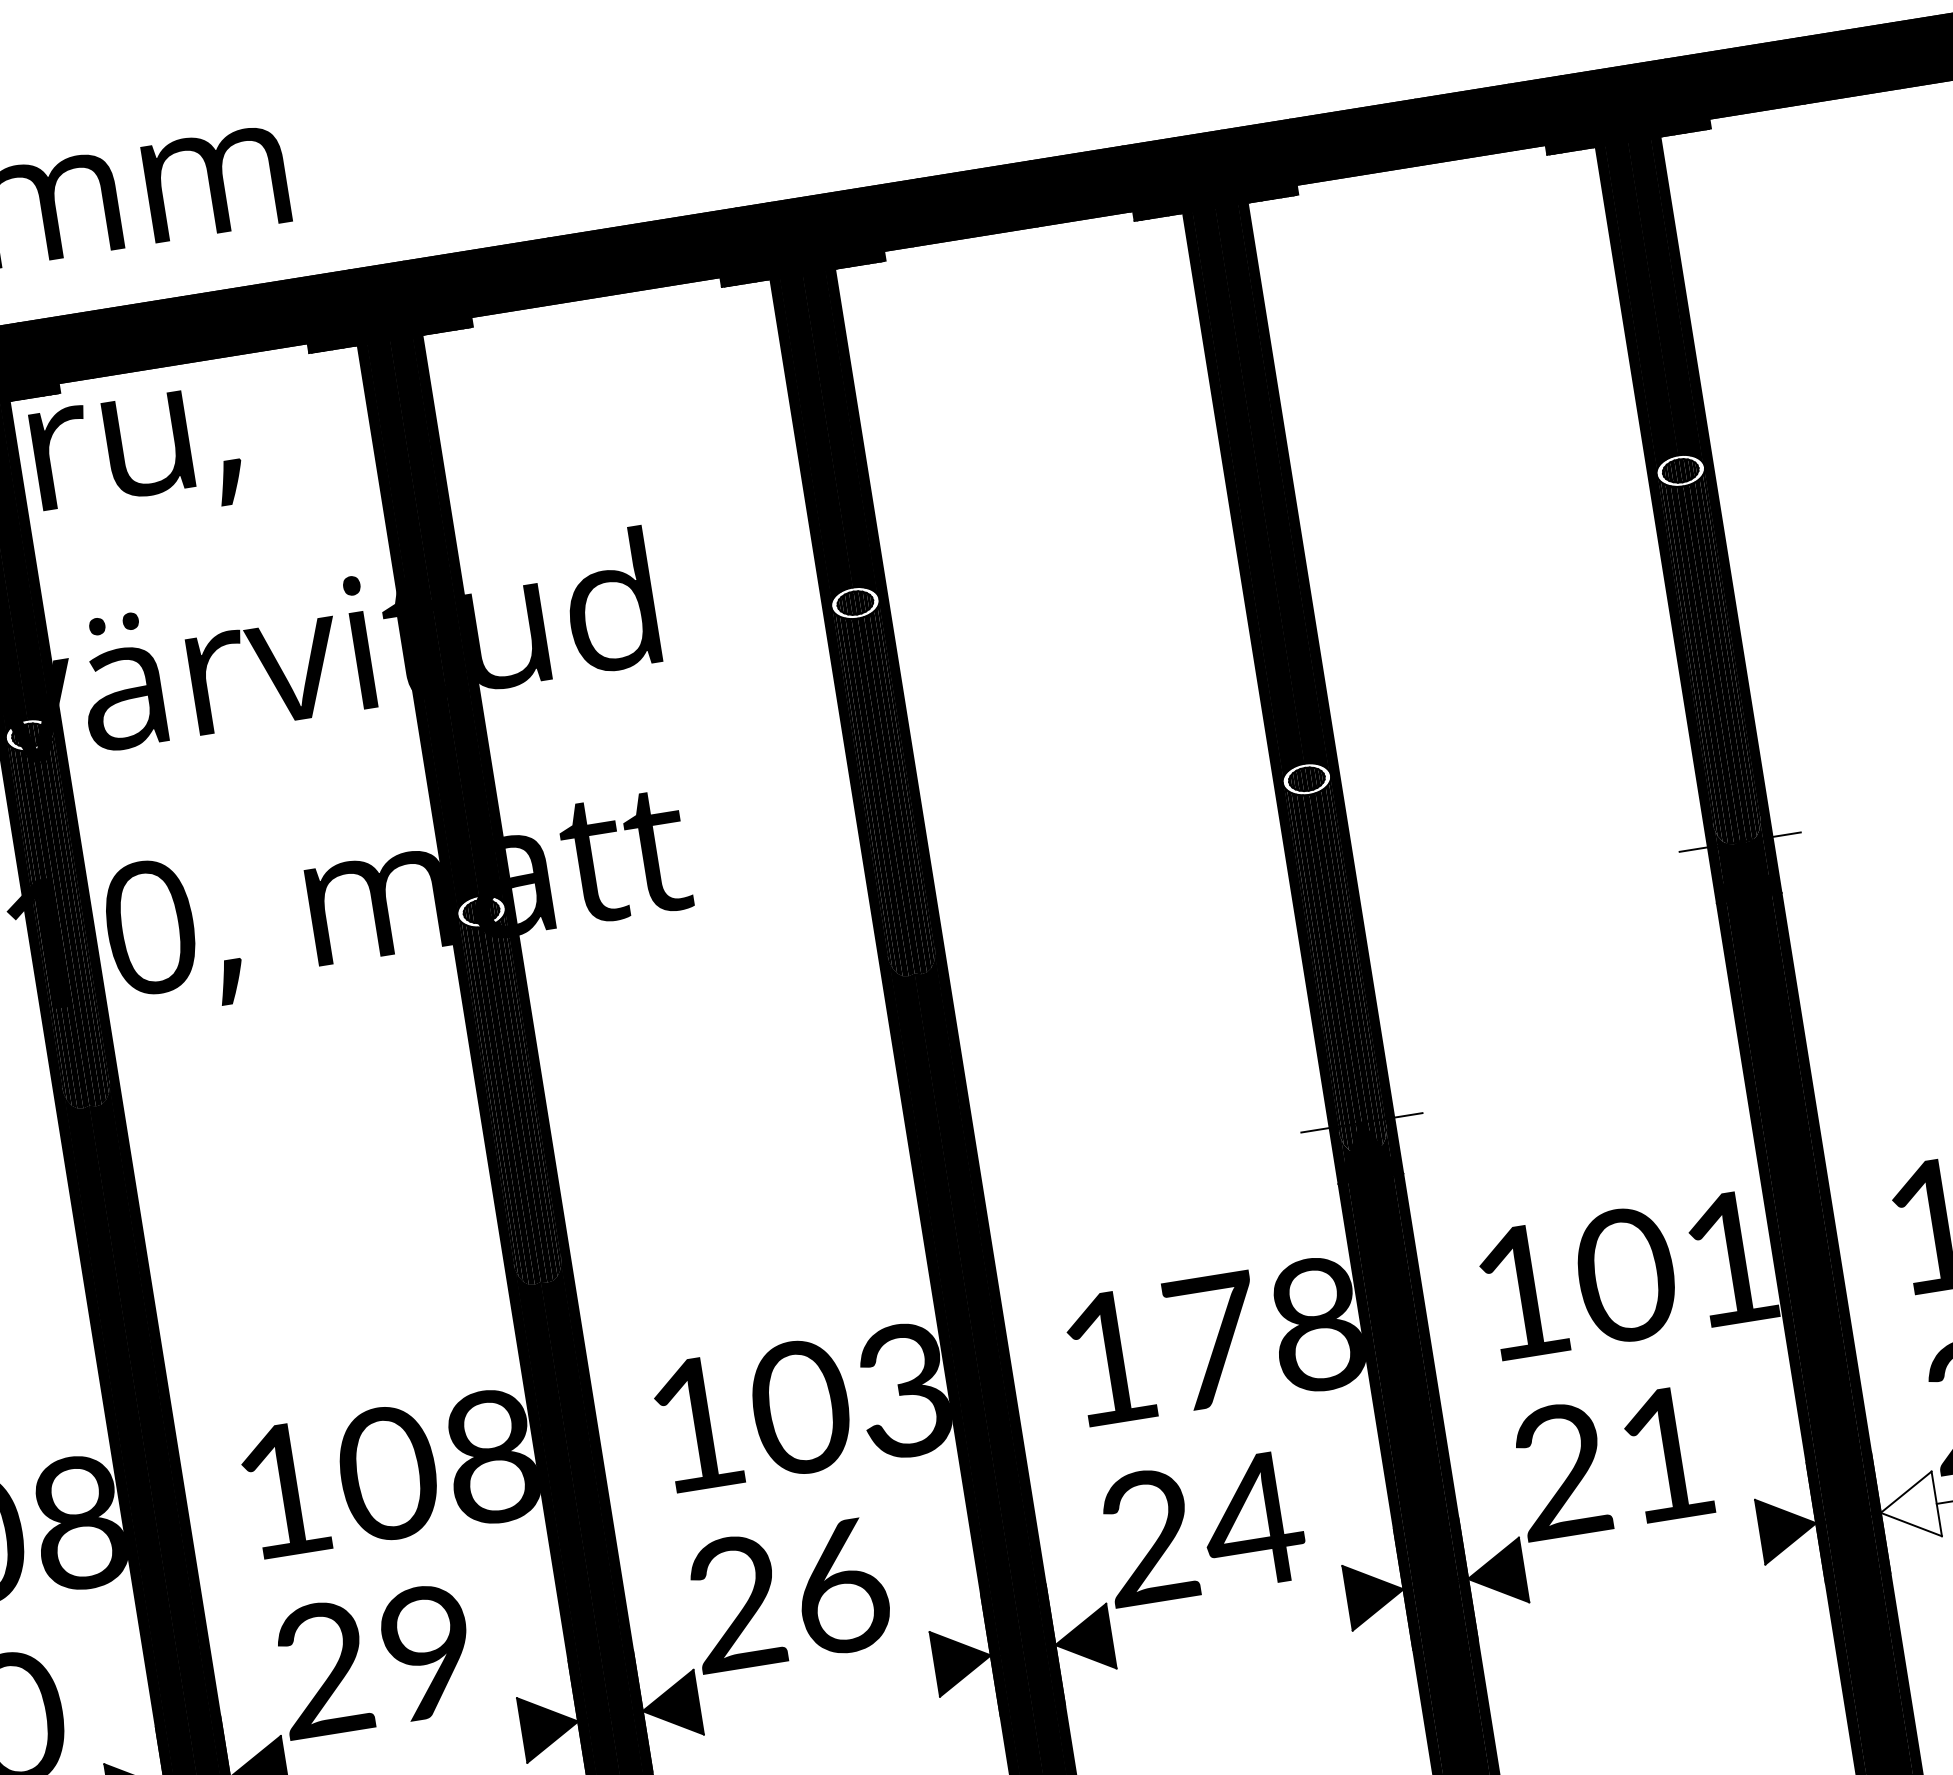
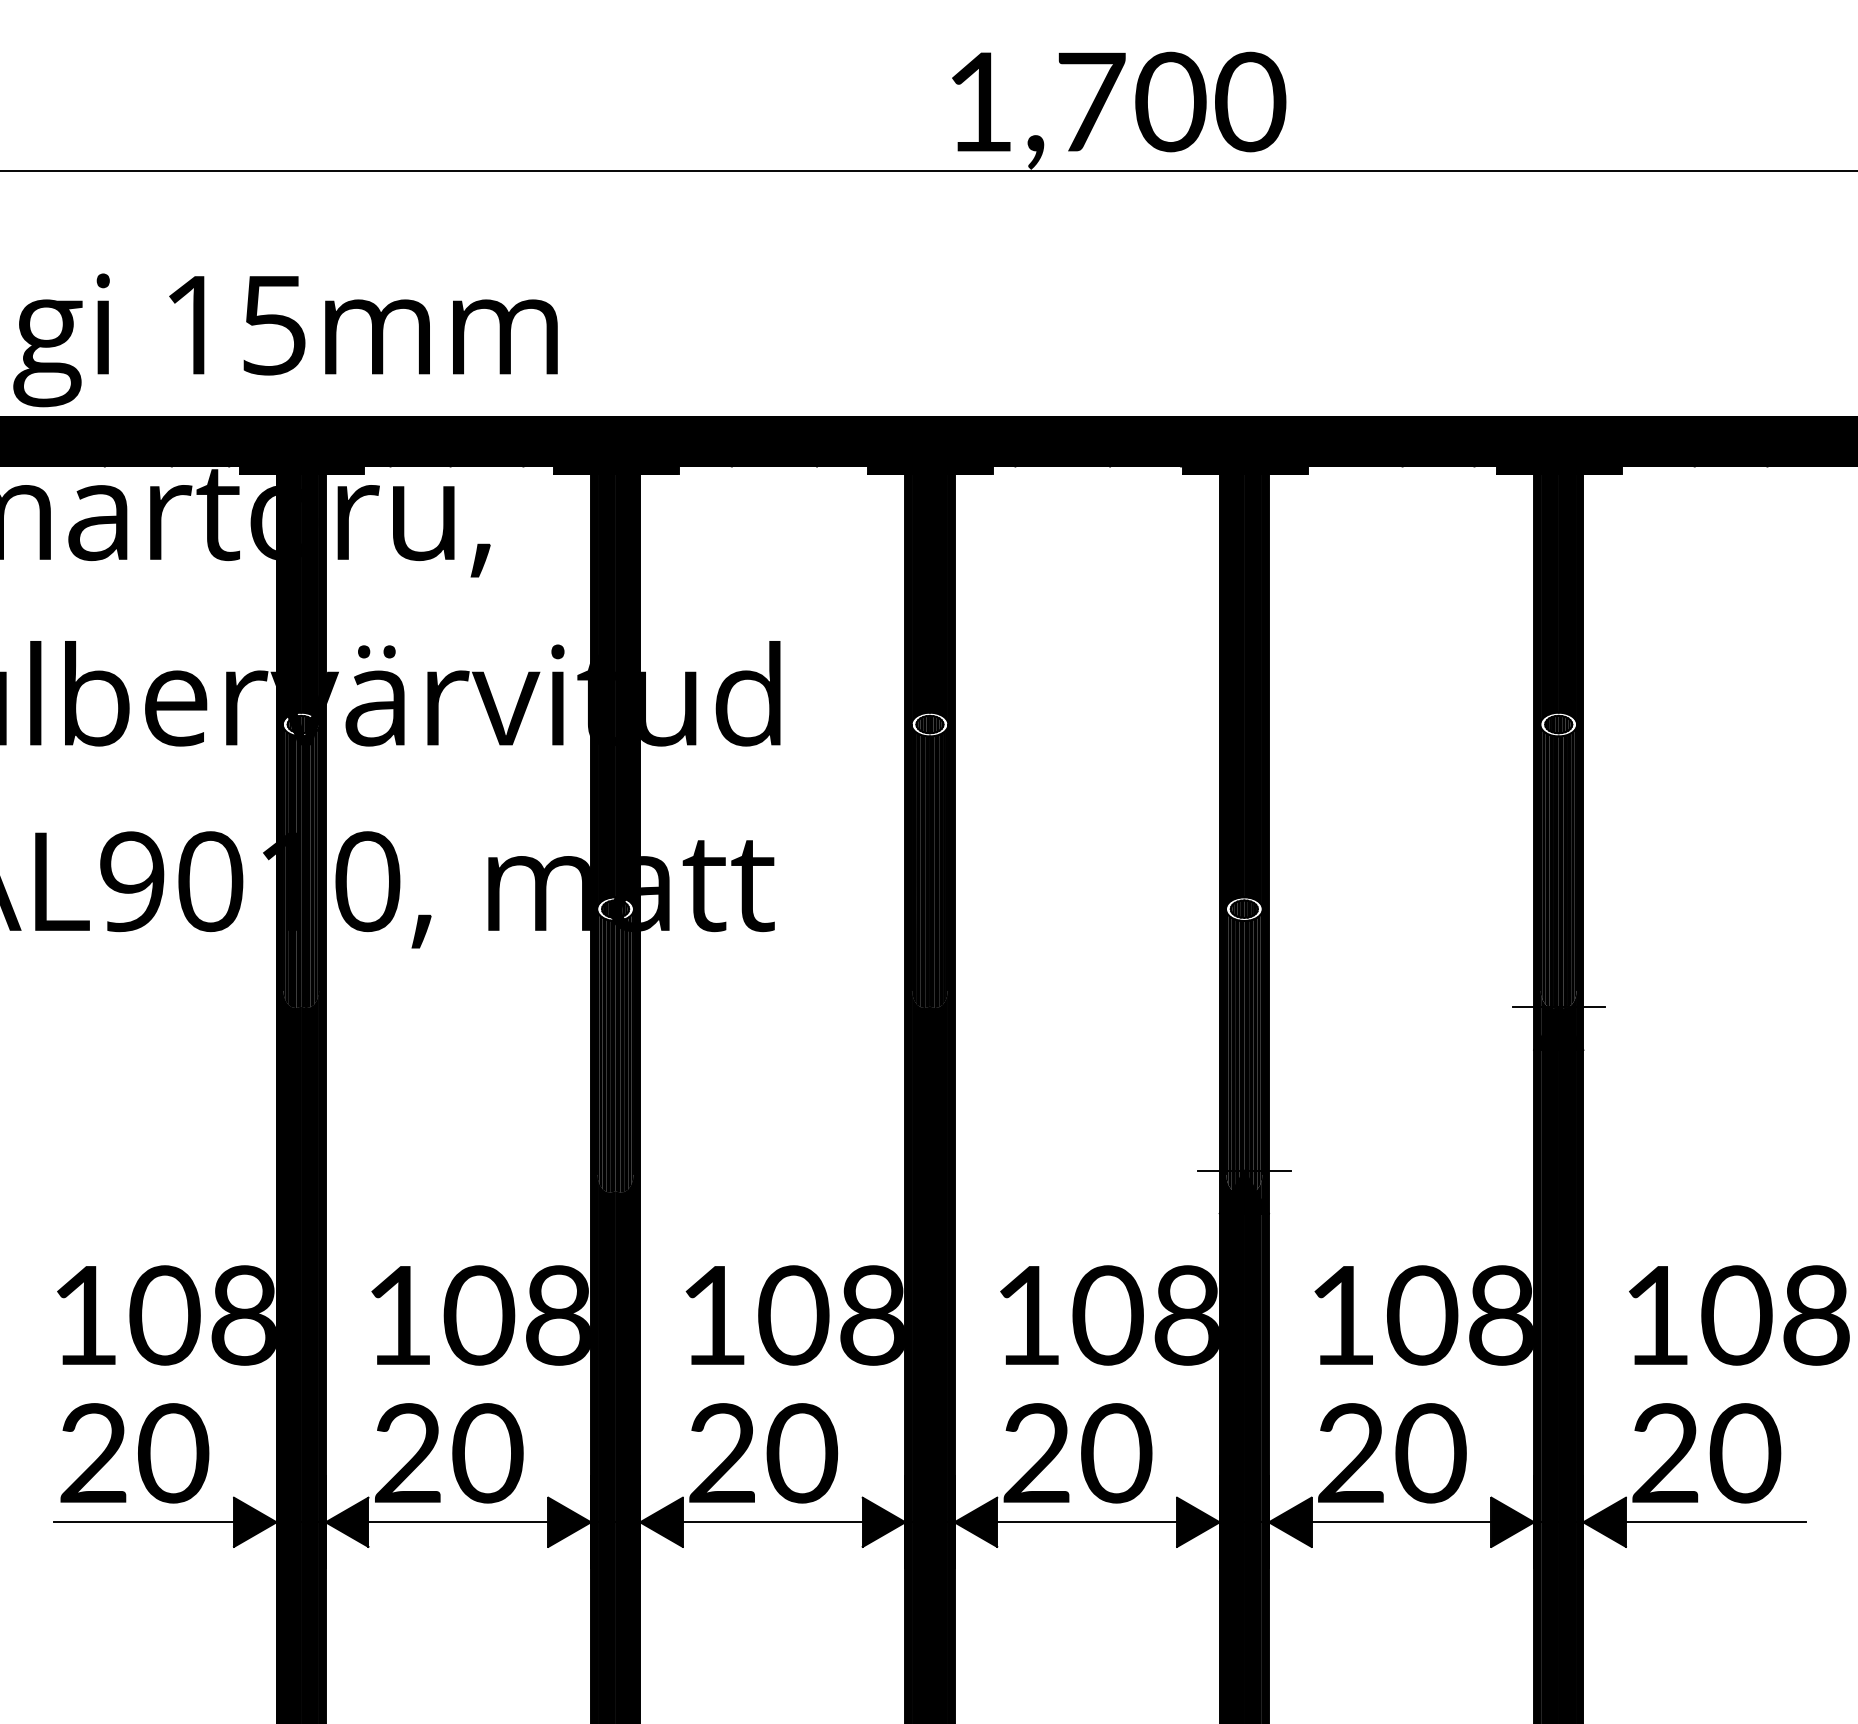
text: (1728, 1258) -> (1500, 1315), 101 -> 108
text: (1212, 1341) -> (1107, 1315), 178 -> 108
text: (902, 1391) -> (871, 1315), 103 -> 108
text: (1665, 1454) -> (1430, 1453), 21 -> 20
fill: (1908, 1507) -> (1604, 1521), added
text: (1252, 1520) -> (1115, 1453), 24 -> 20
line: (1642, 1551) -> (1401, 1522), added
text: (841, 1586) -> (802, 1453), 26 -> 20
line: (1229, 1617) -> (1087, 1522), added
text: (427, 1652) -> (487, 1453), 29 -> 20
line: (816, 1683) -> (772, 1522), added
line: (404, 1749) -> (458, 1522), added

